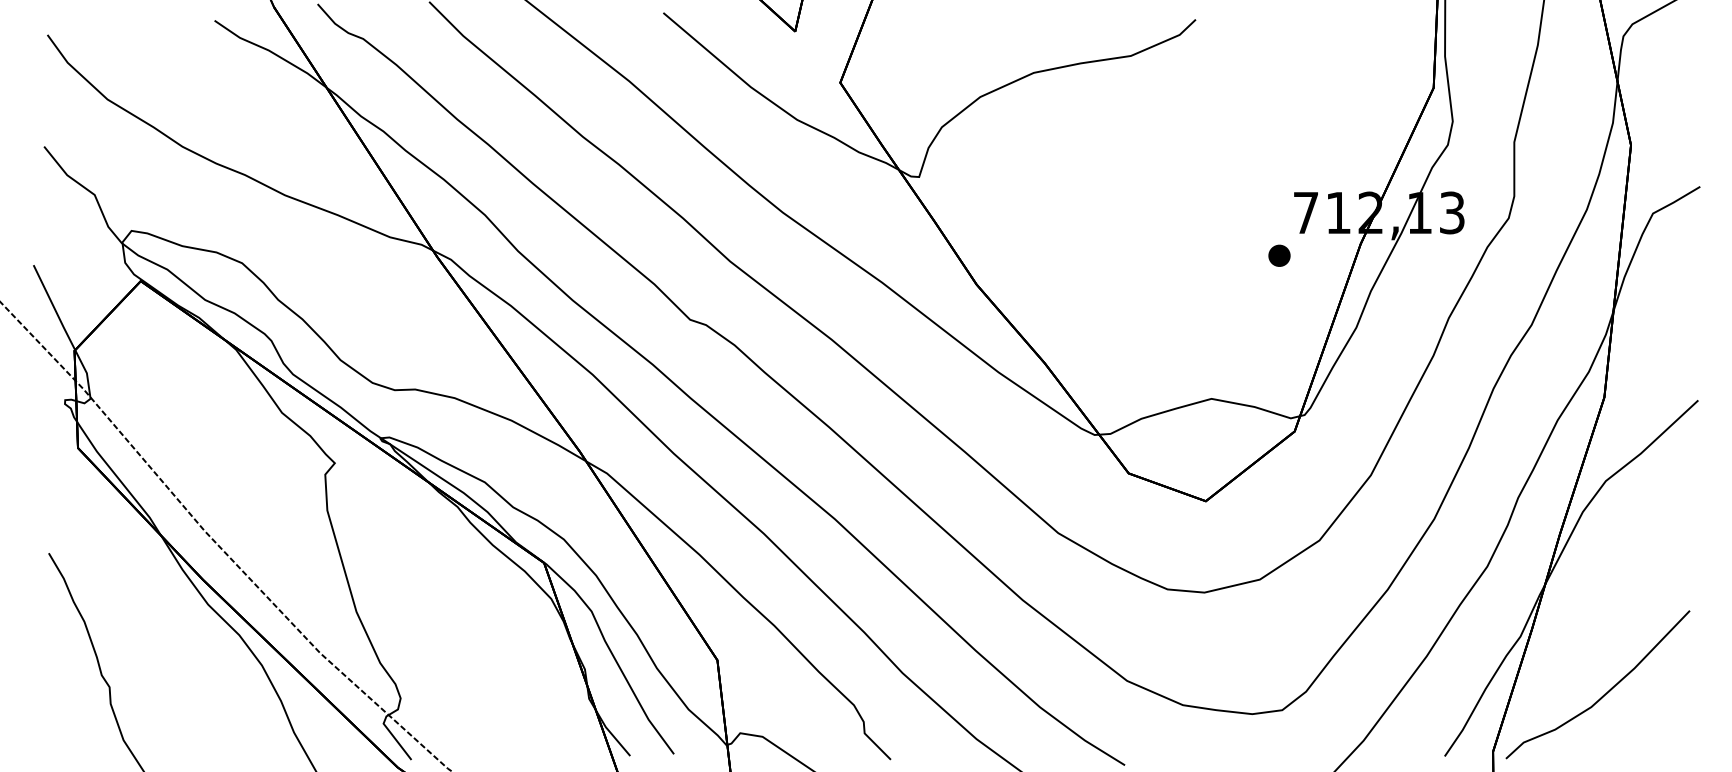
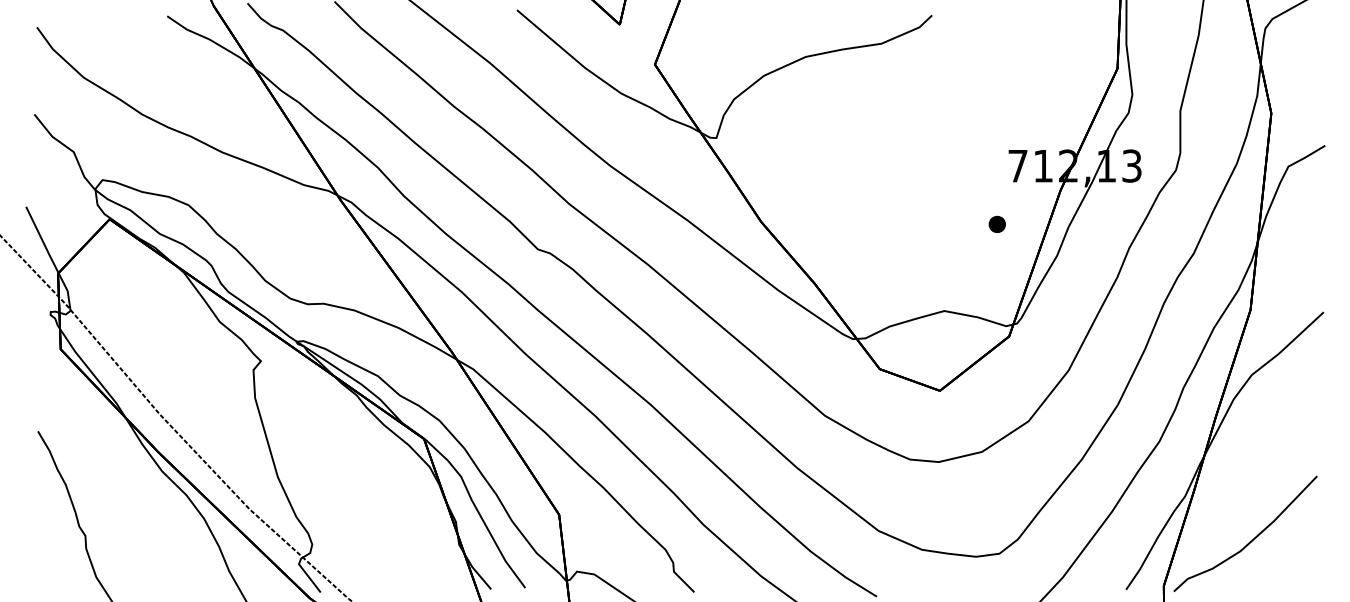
part: (1279, 255) -> (997, 224), moved

